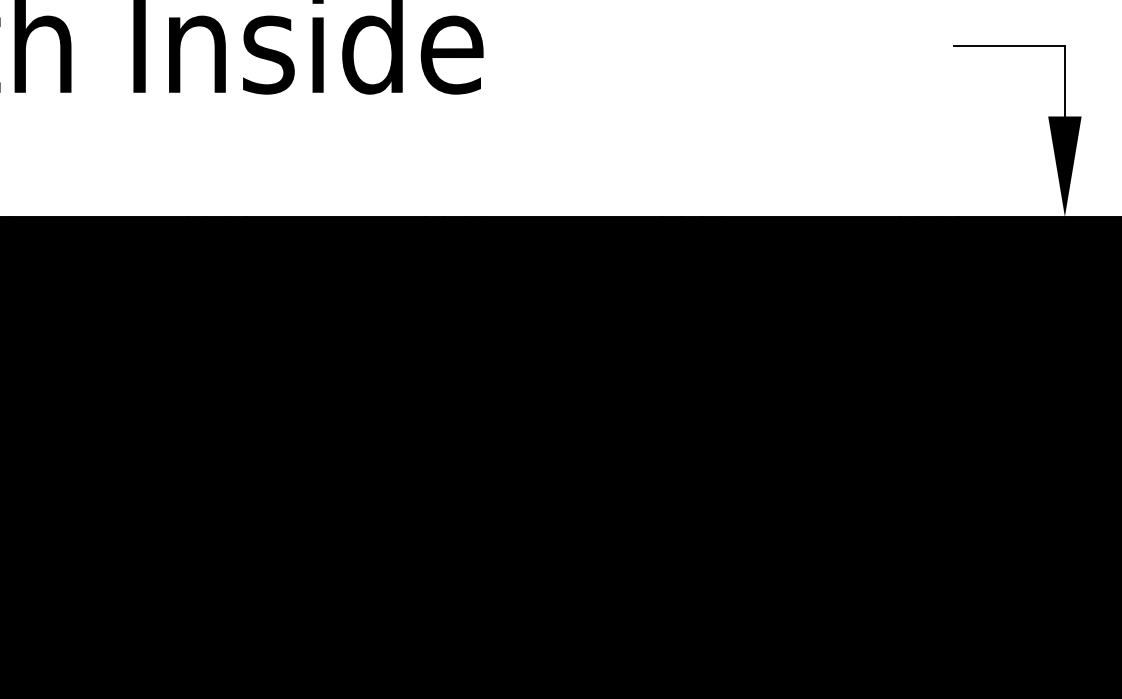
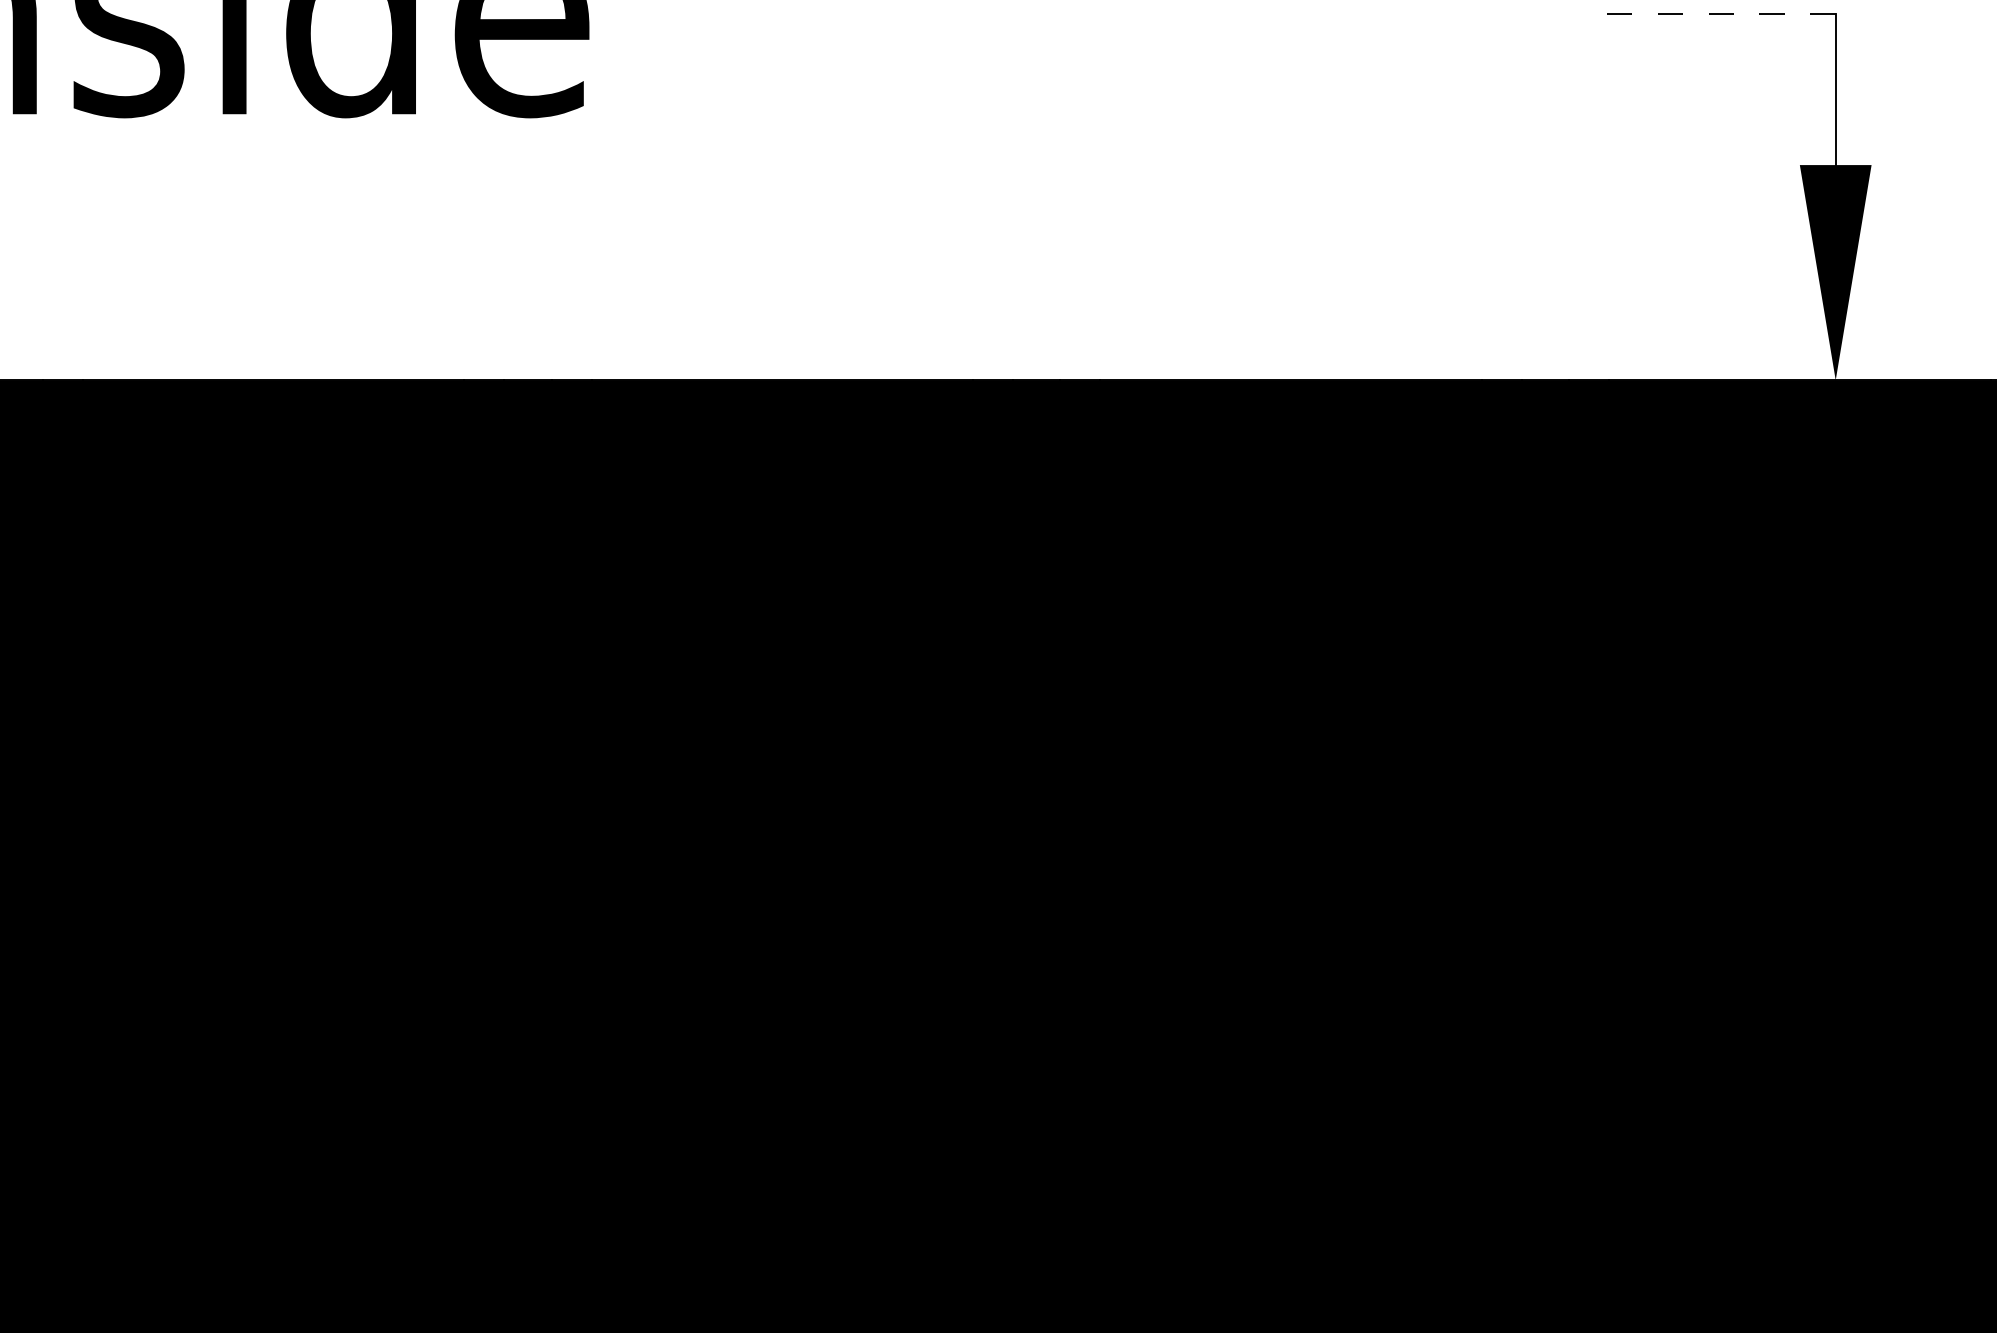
line: (1008, 46) -> (1714, 15), solid -> dashed

